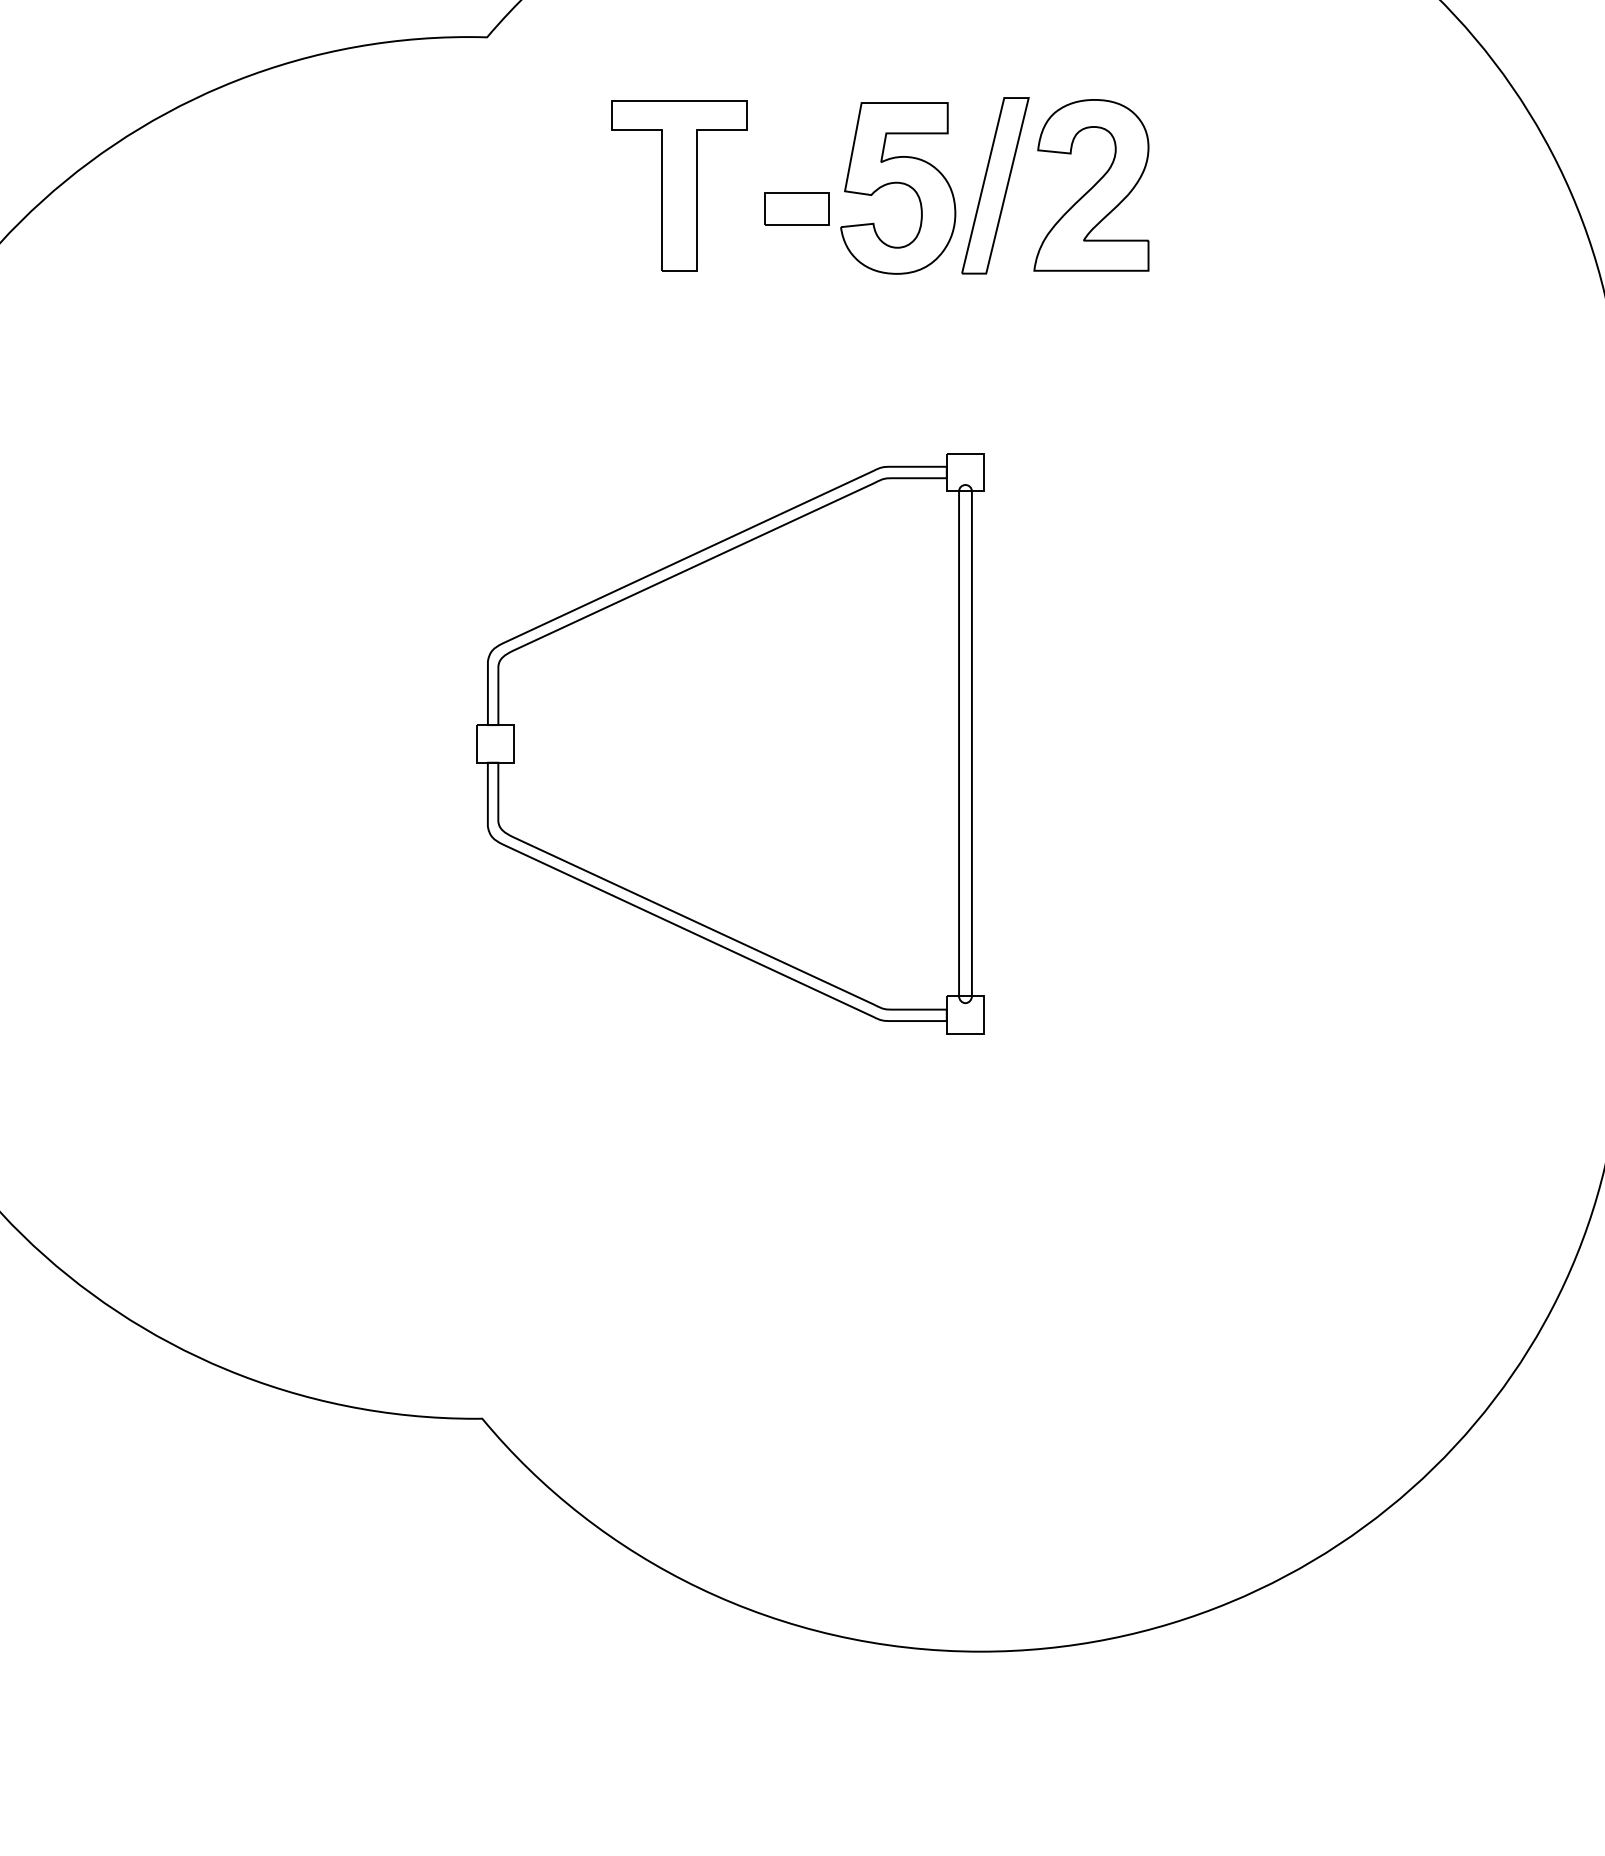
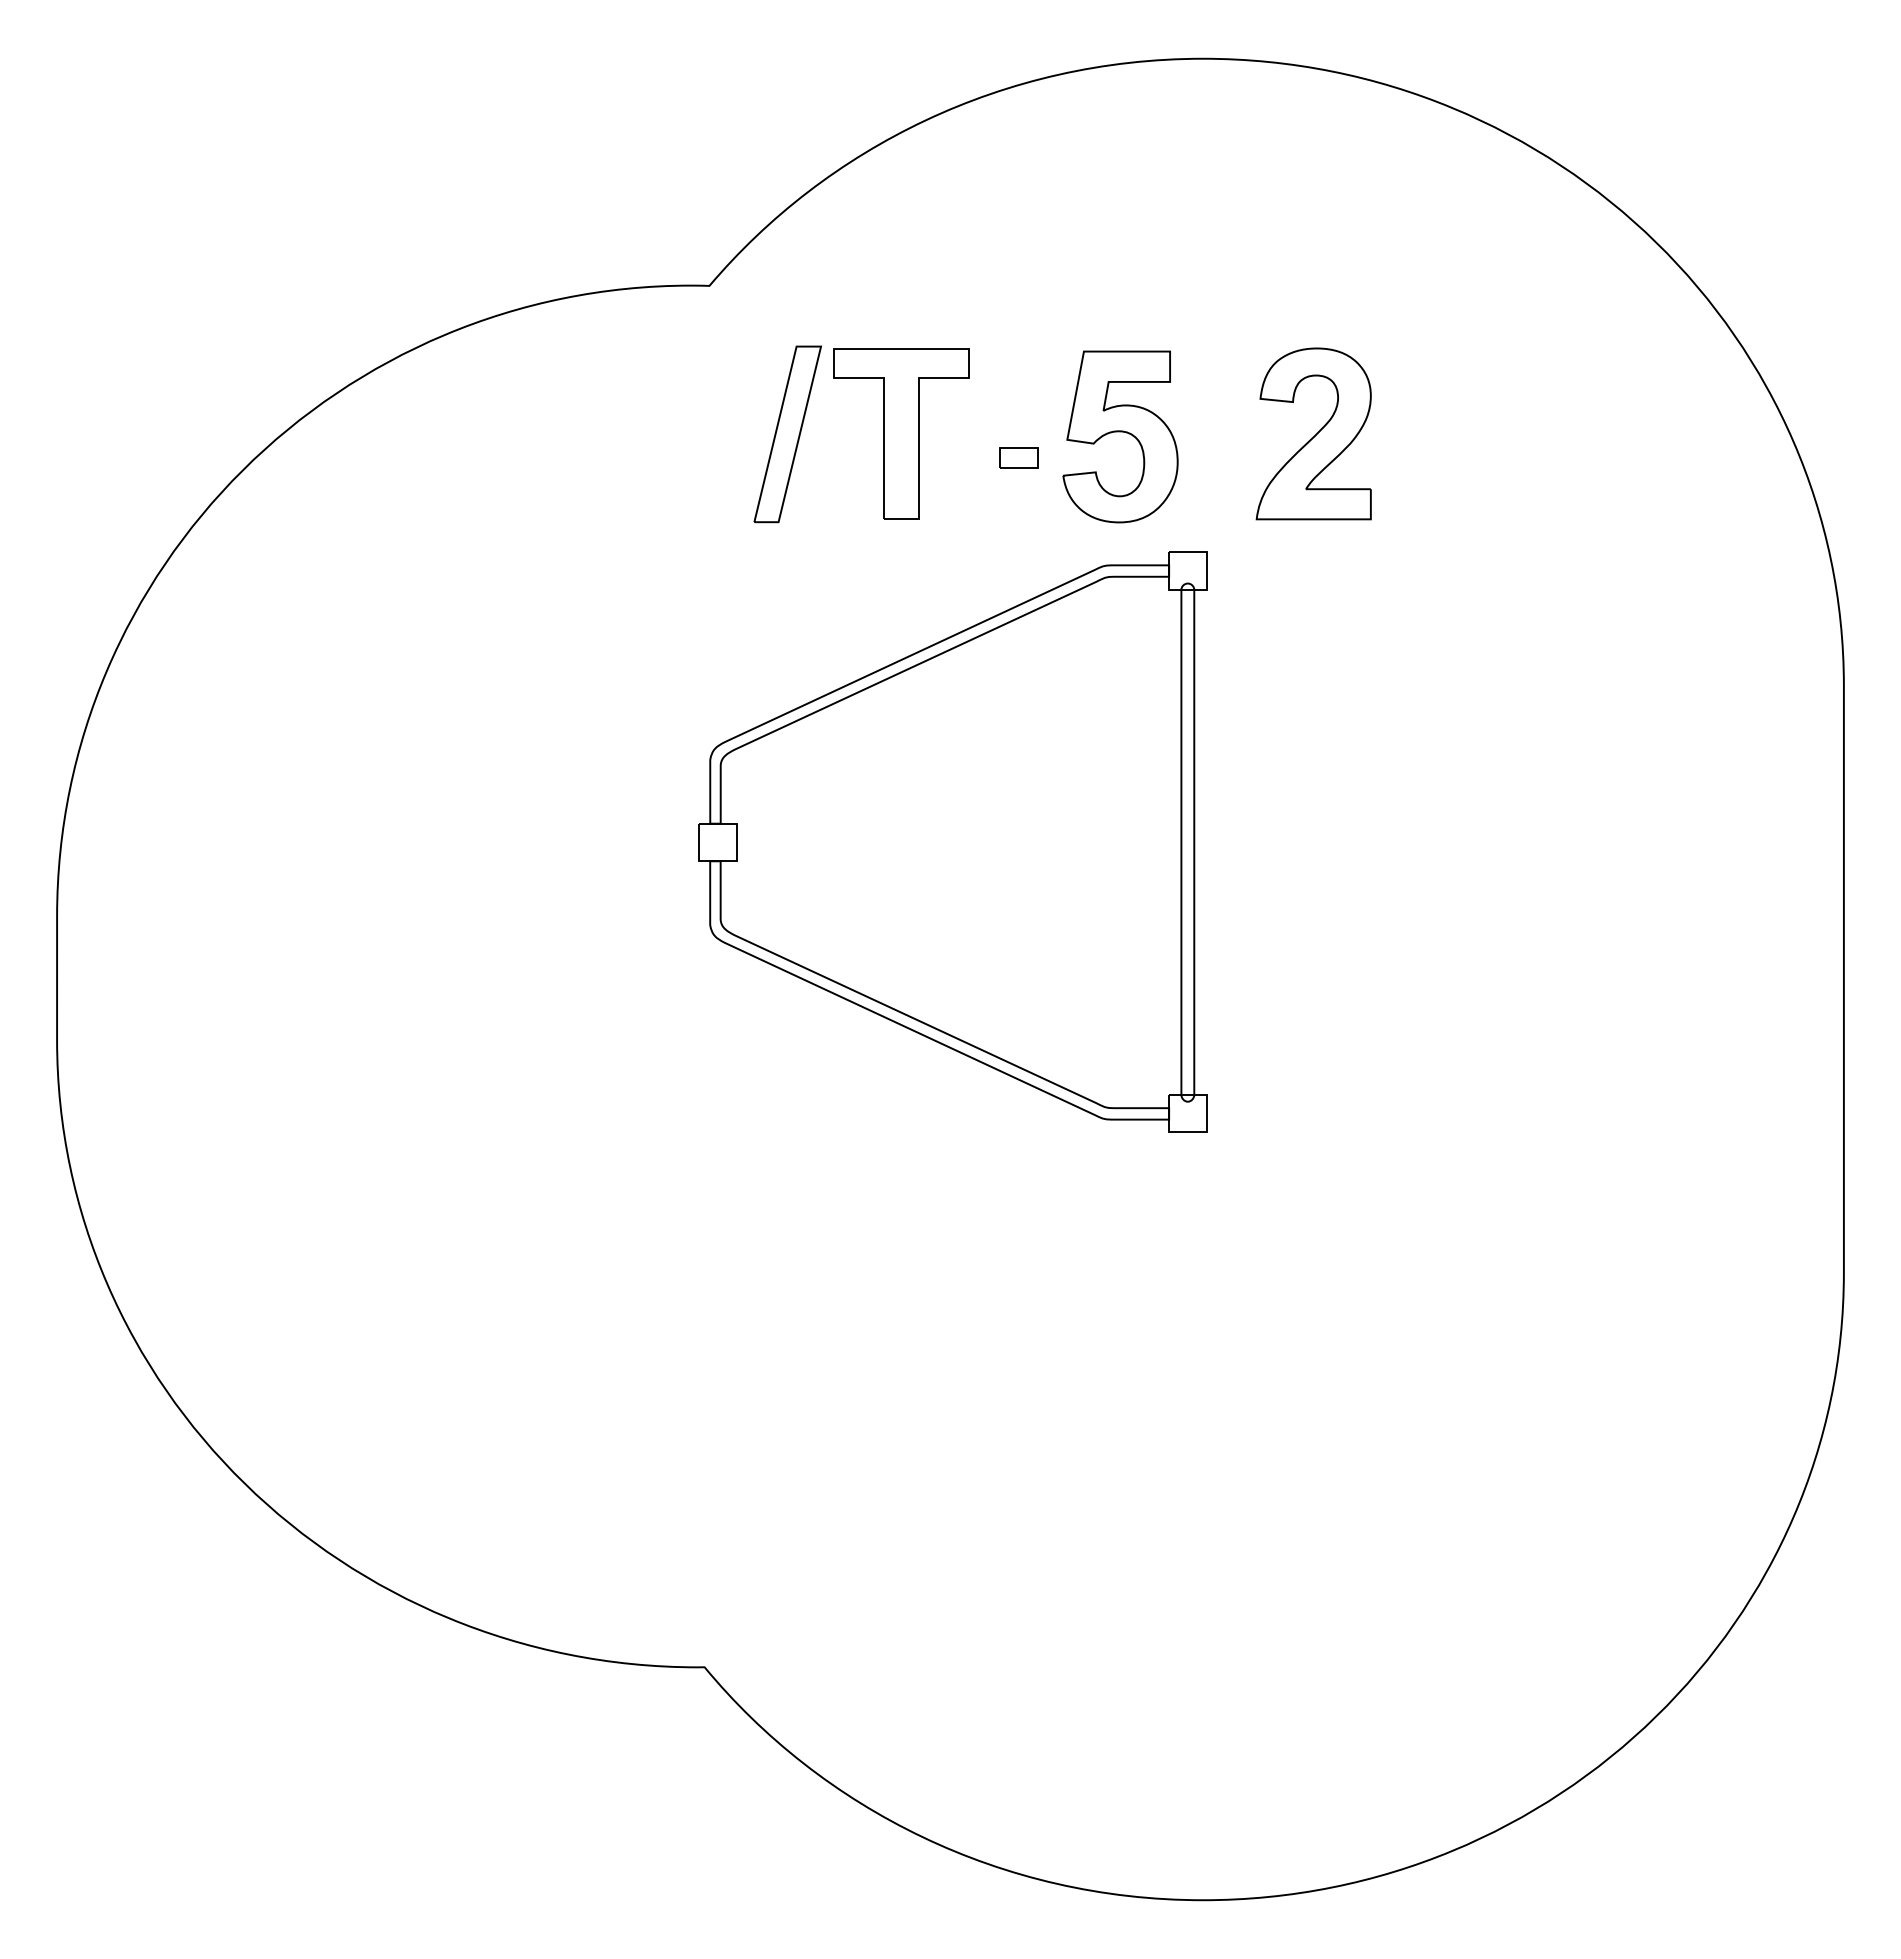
part: (995, 185) -> (787, 434), moved
part: (796, 208) -> (1018, 457), size x0.6
part: (730, 742) -> (952, 841), moved

